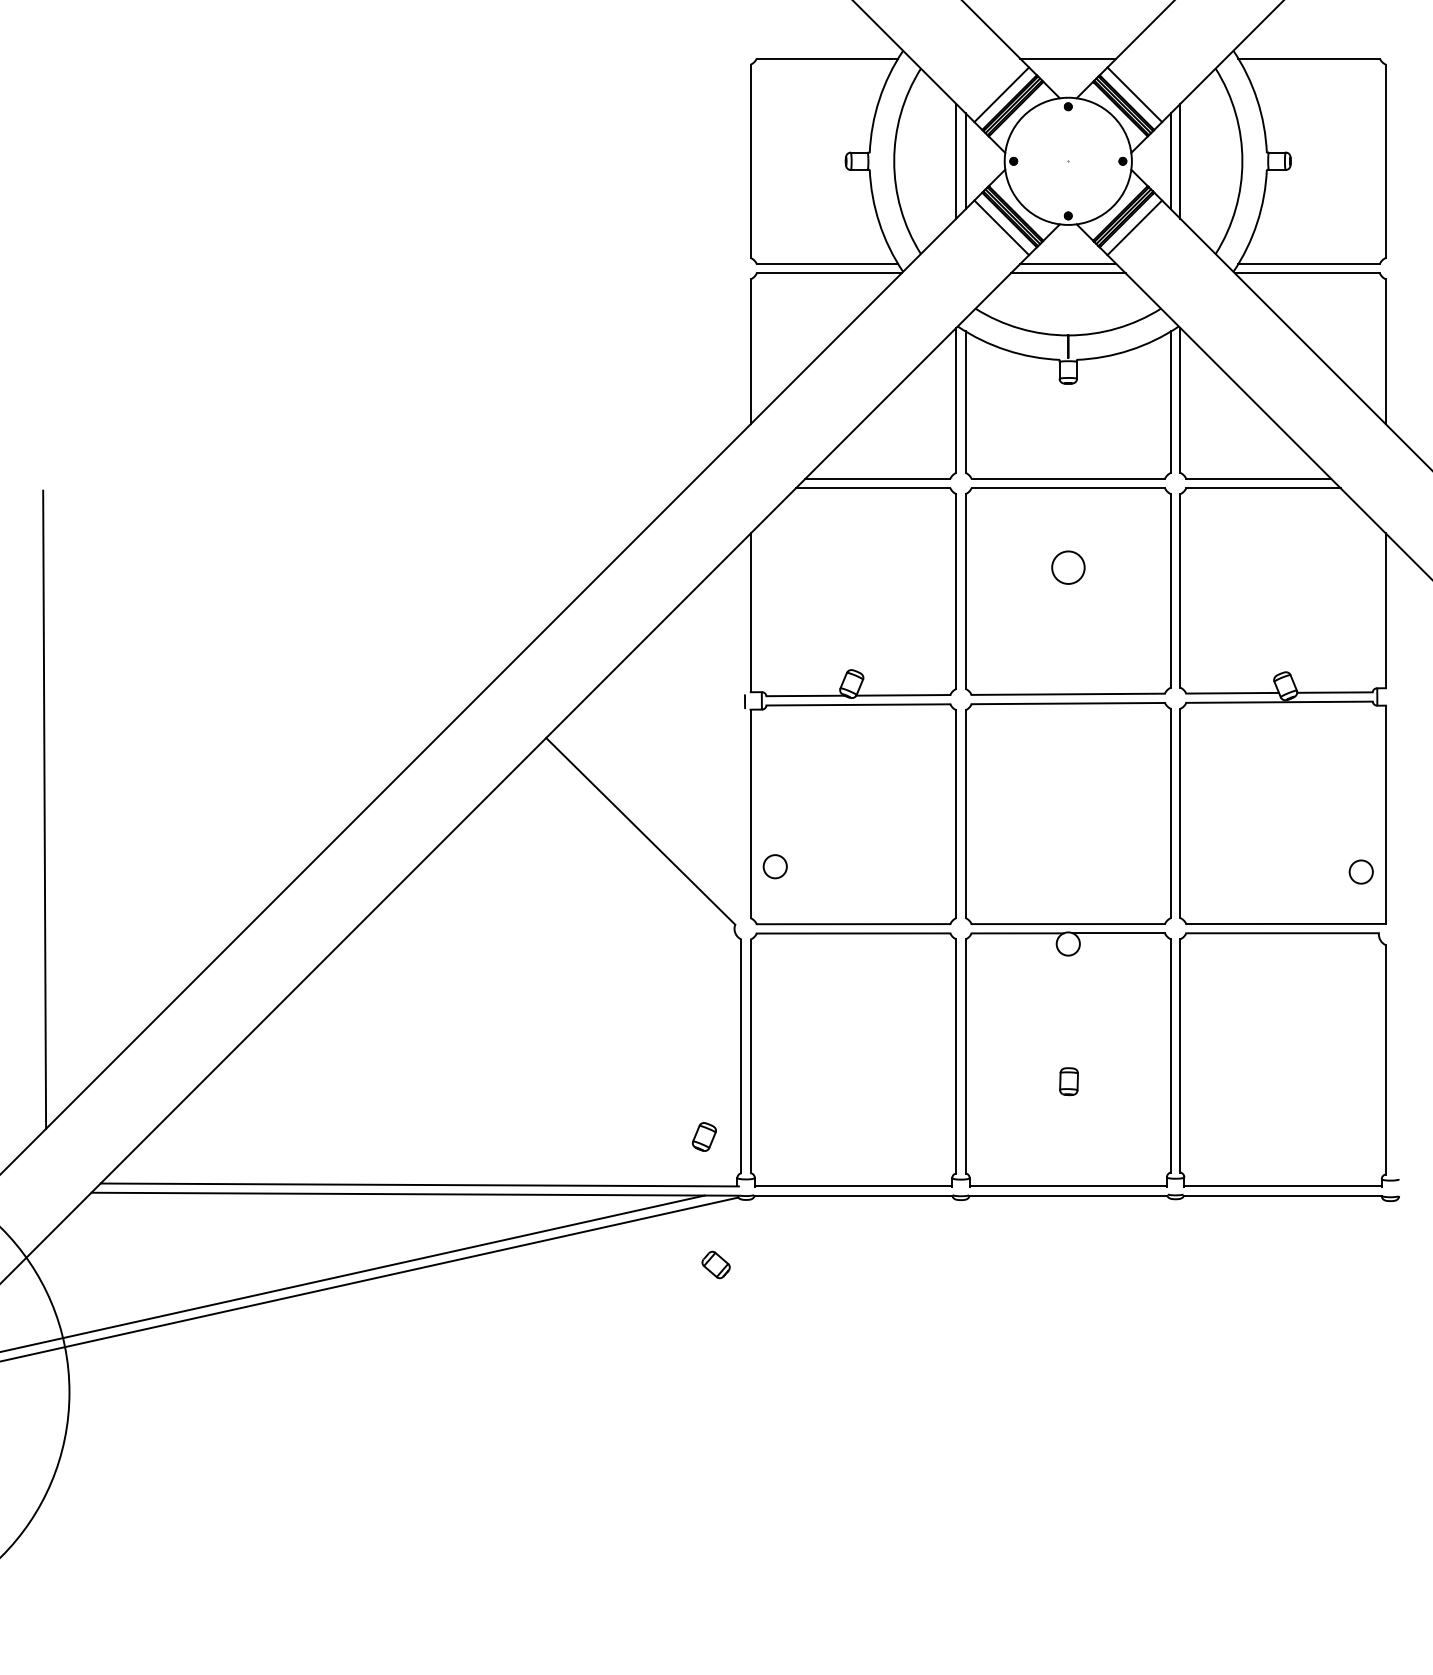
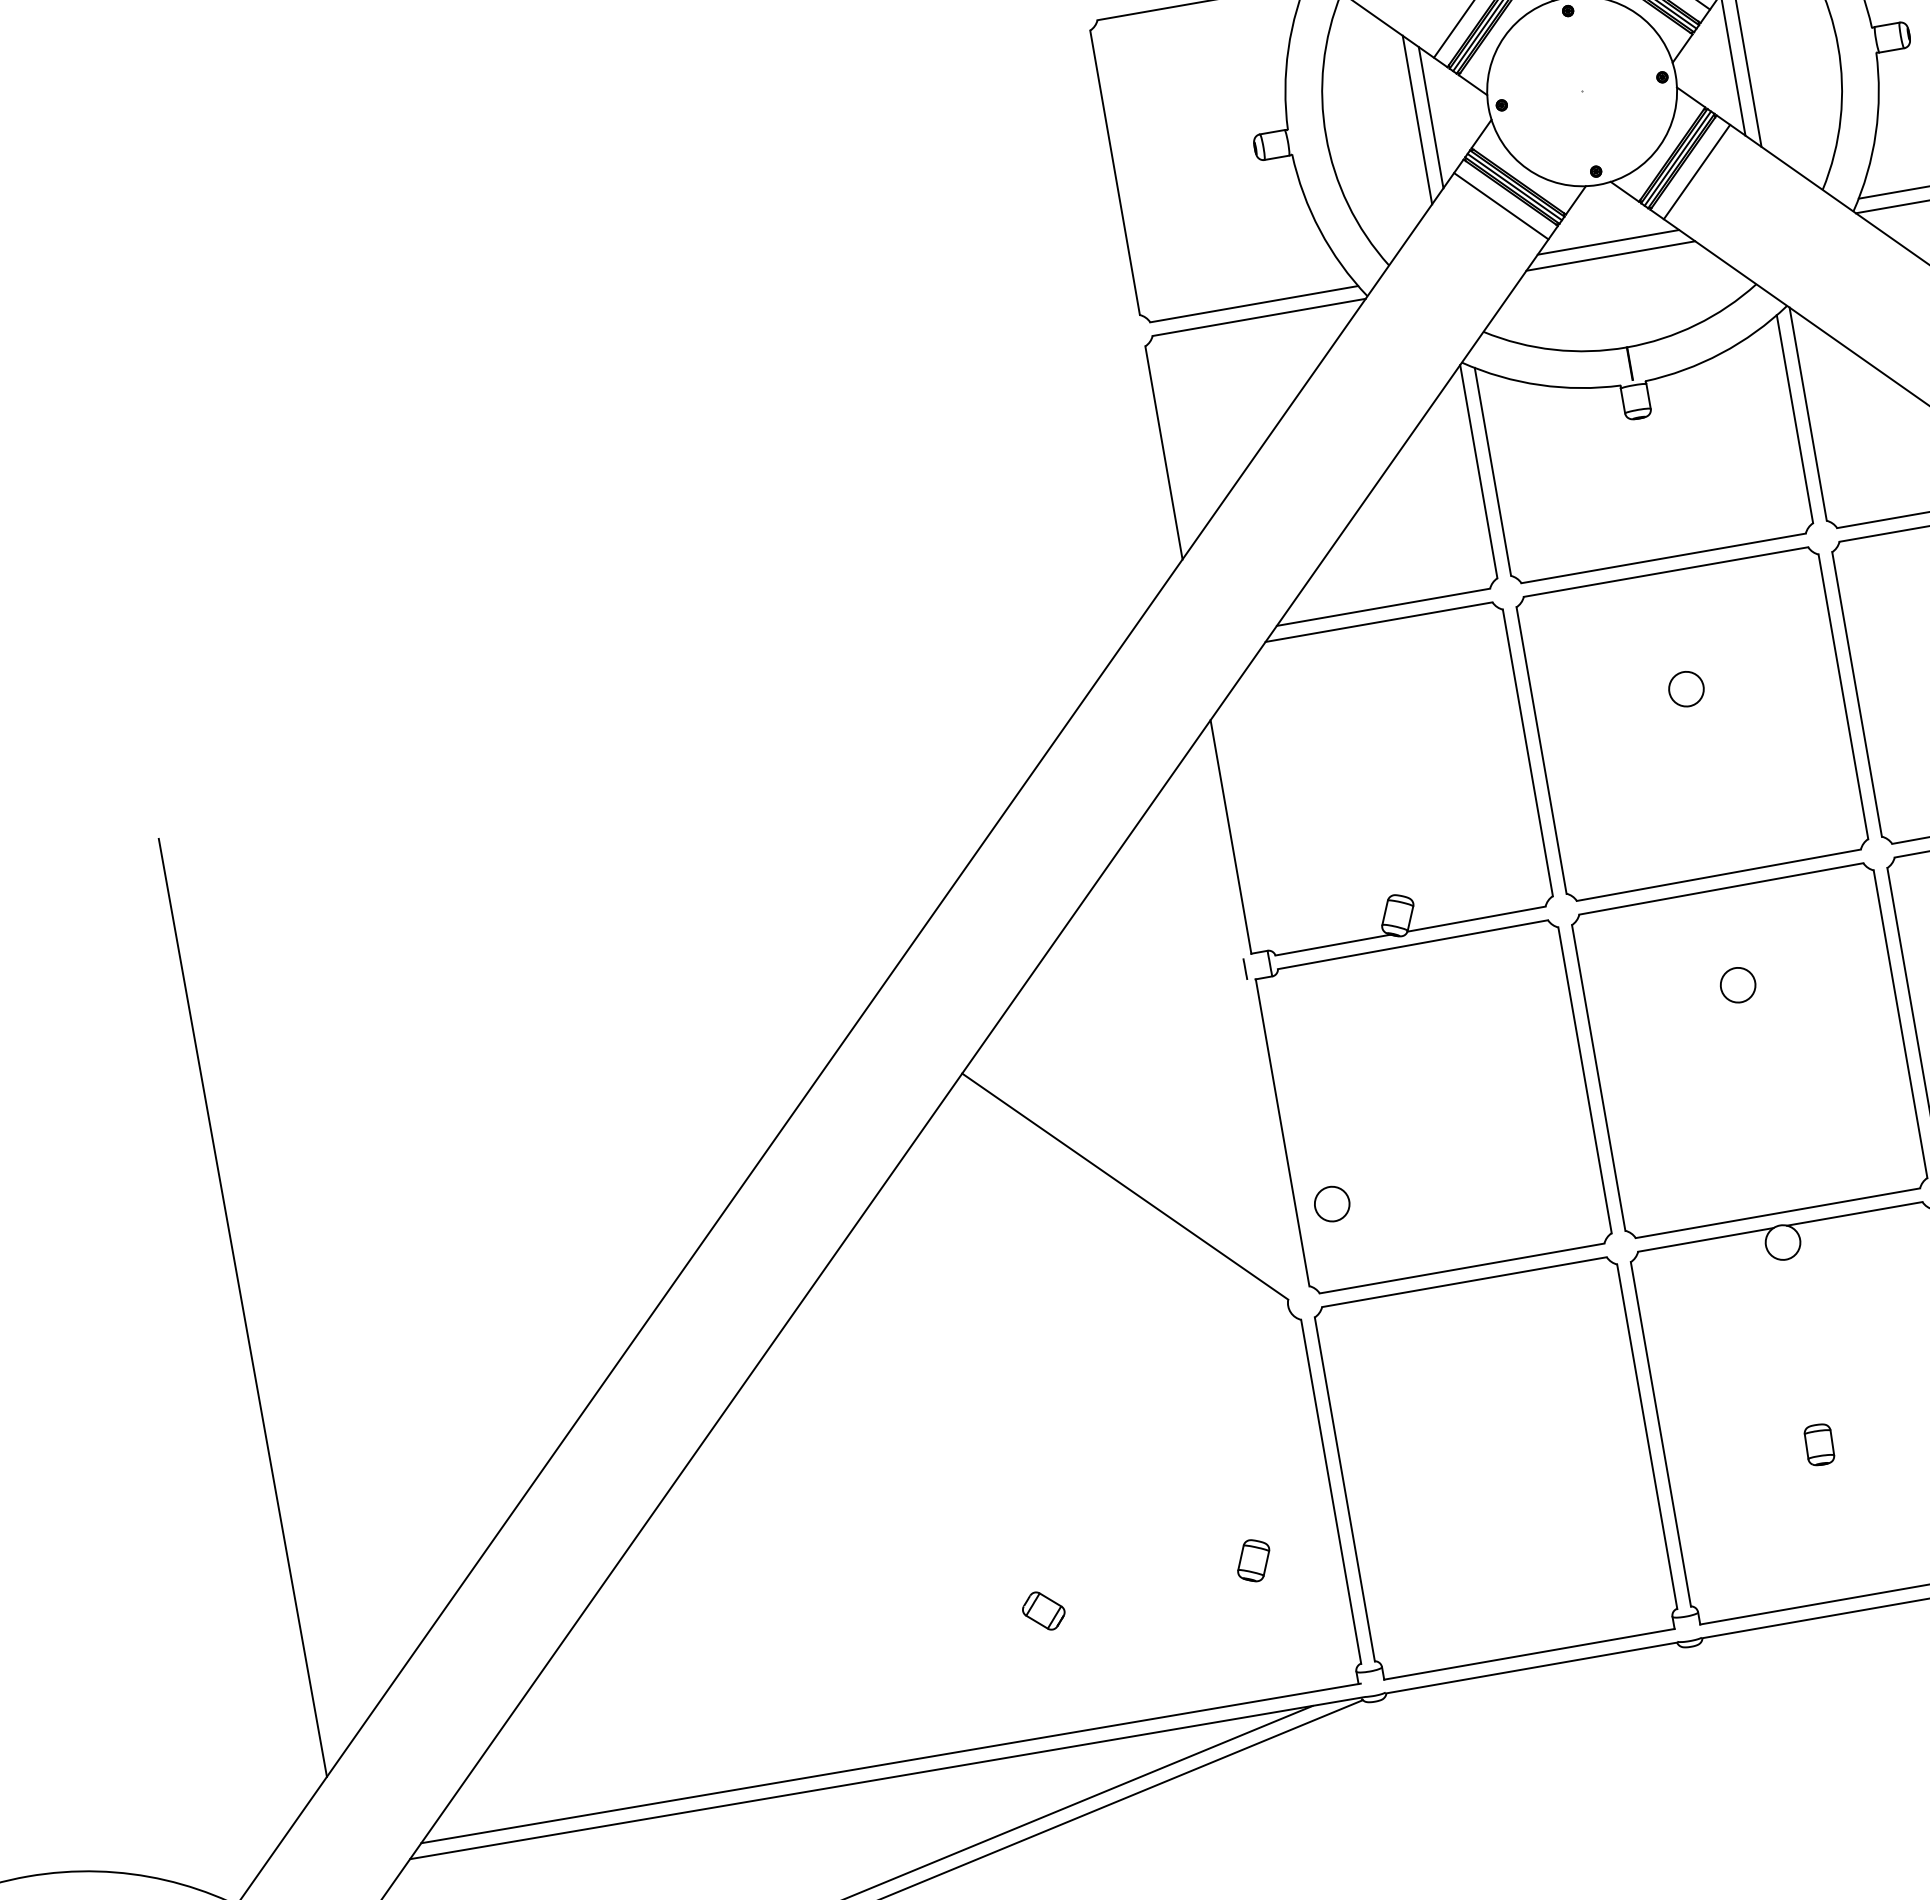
circle: (1067, 567) -> (1685, 688), size x0.71
circle: (1067, 768) -> (1736, 984), added
part: (704, 1136) -> (1253, 1559), moved
part: (715, 1264) -> (1042, 1610), moved

